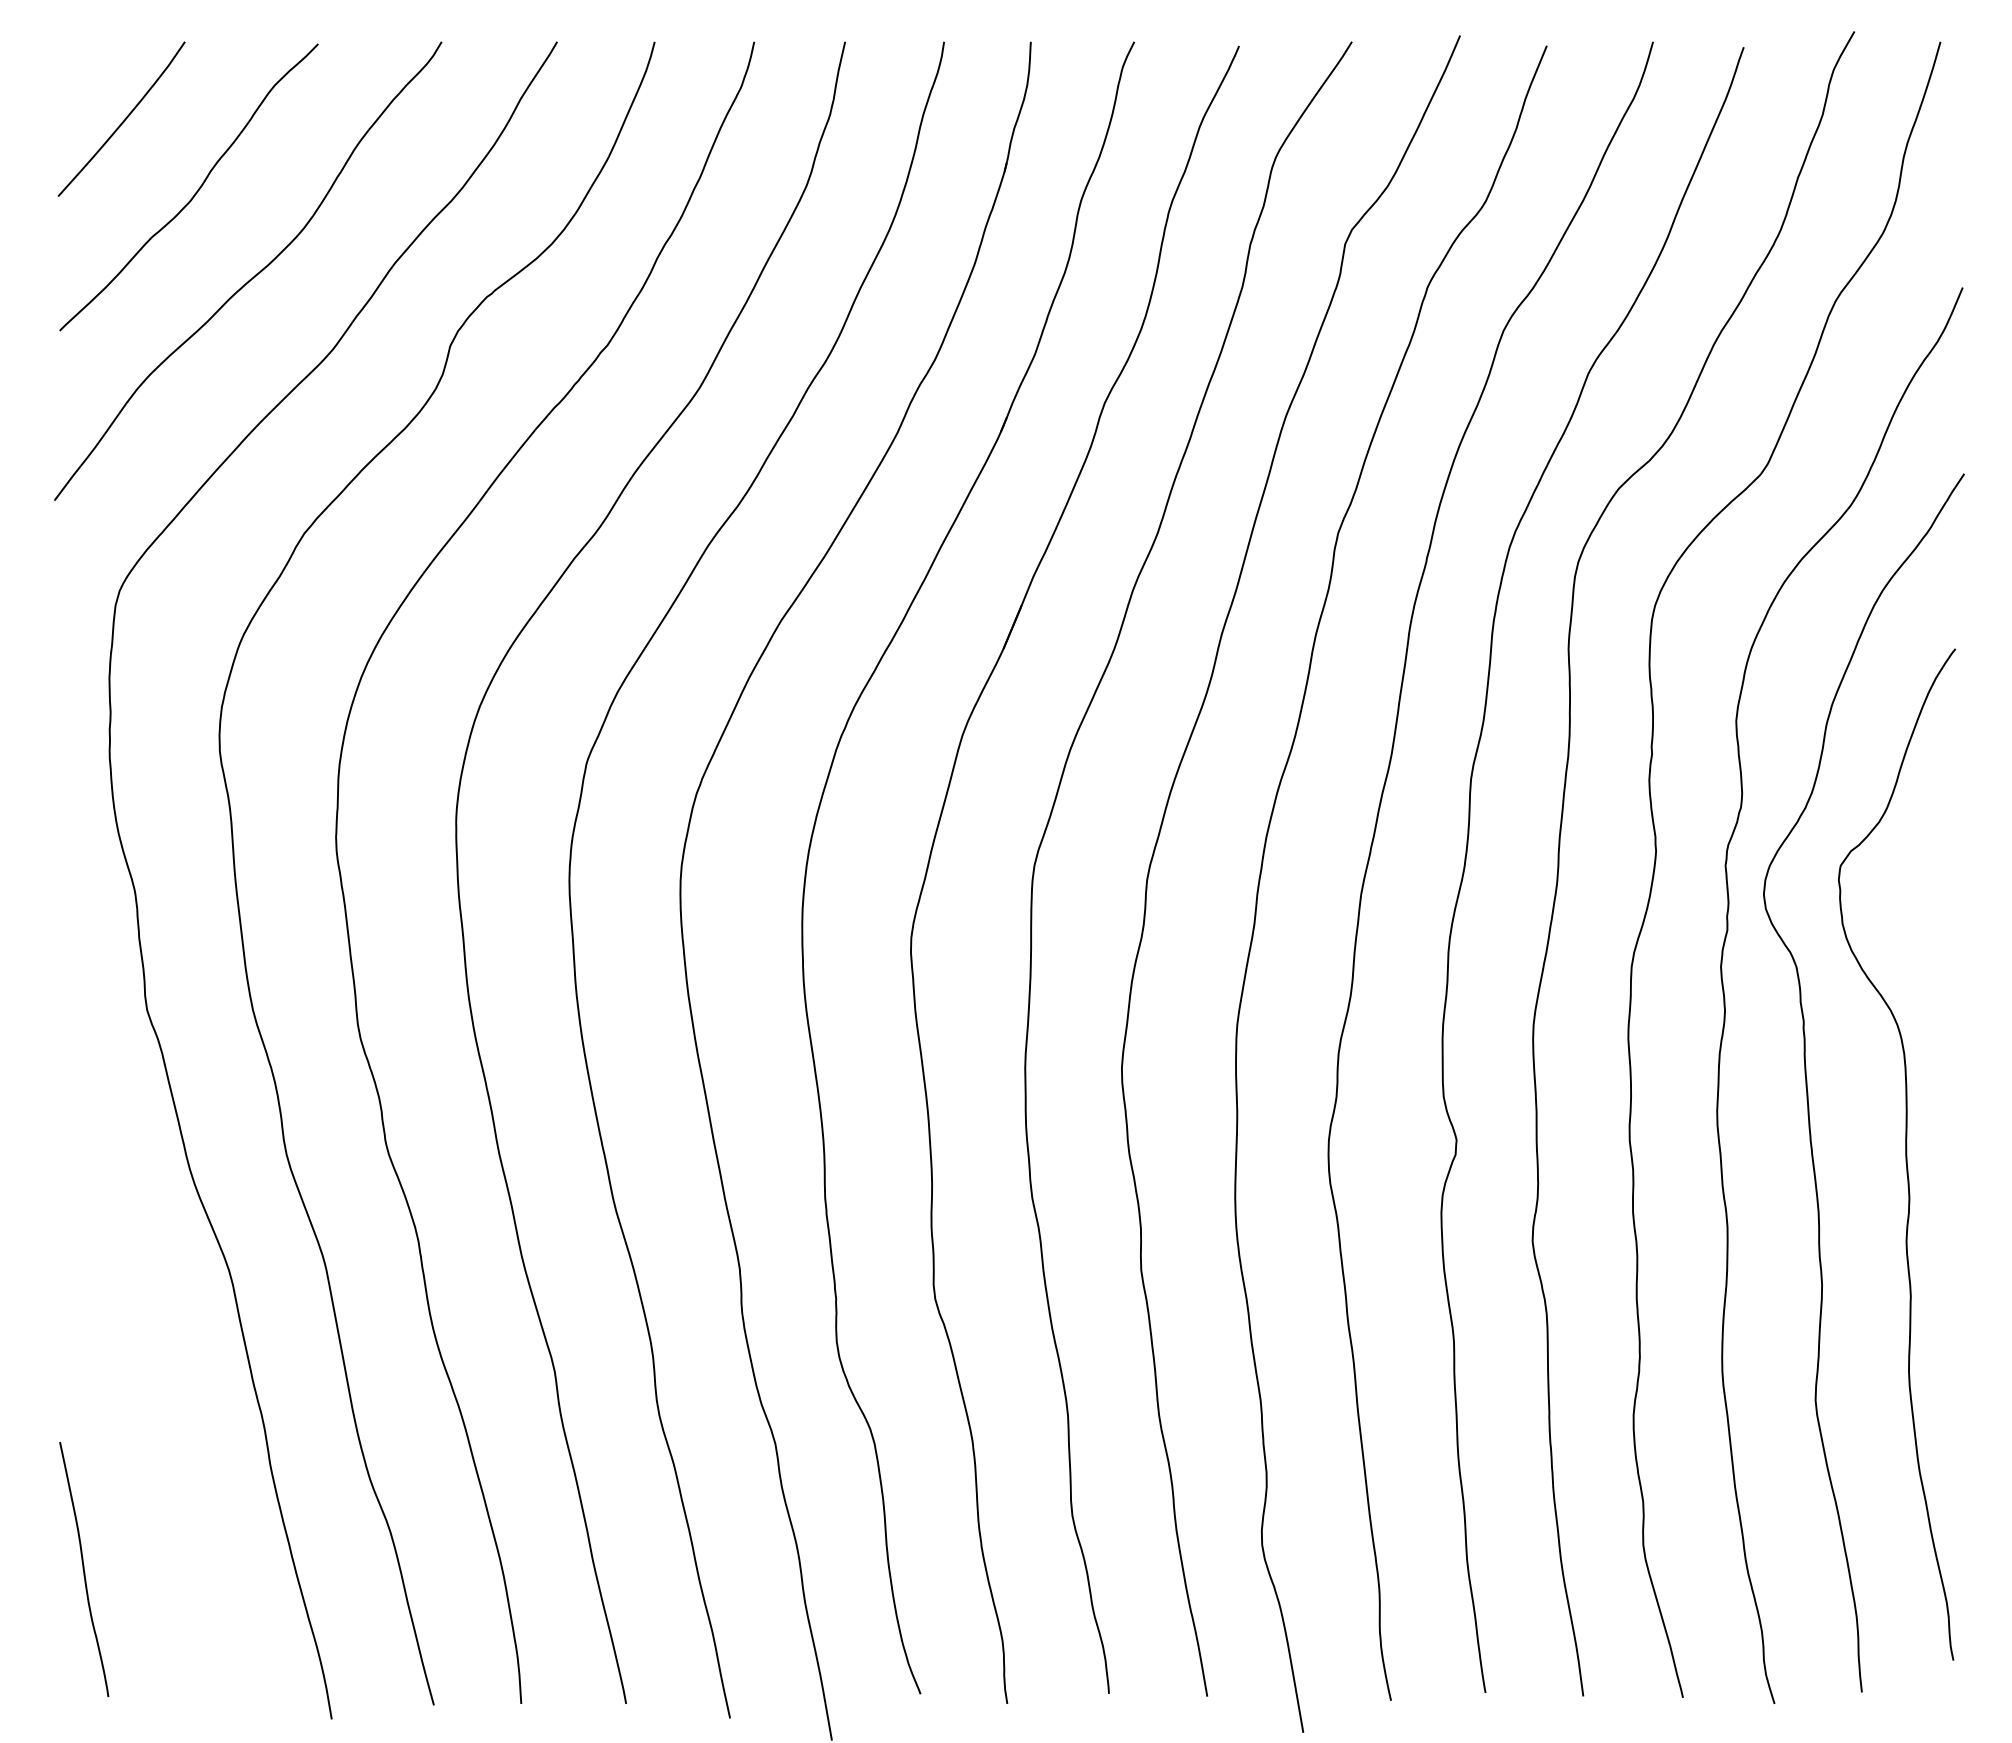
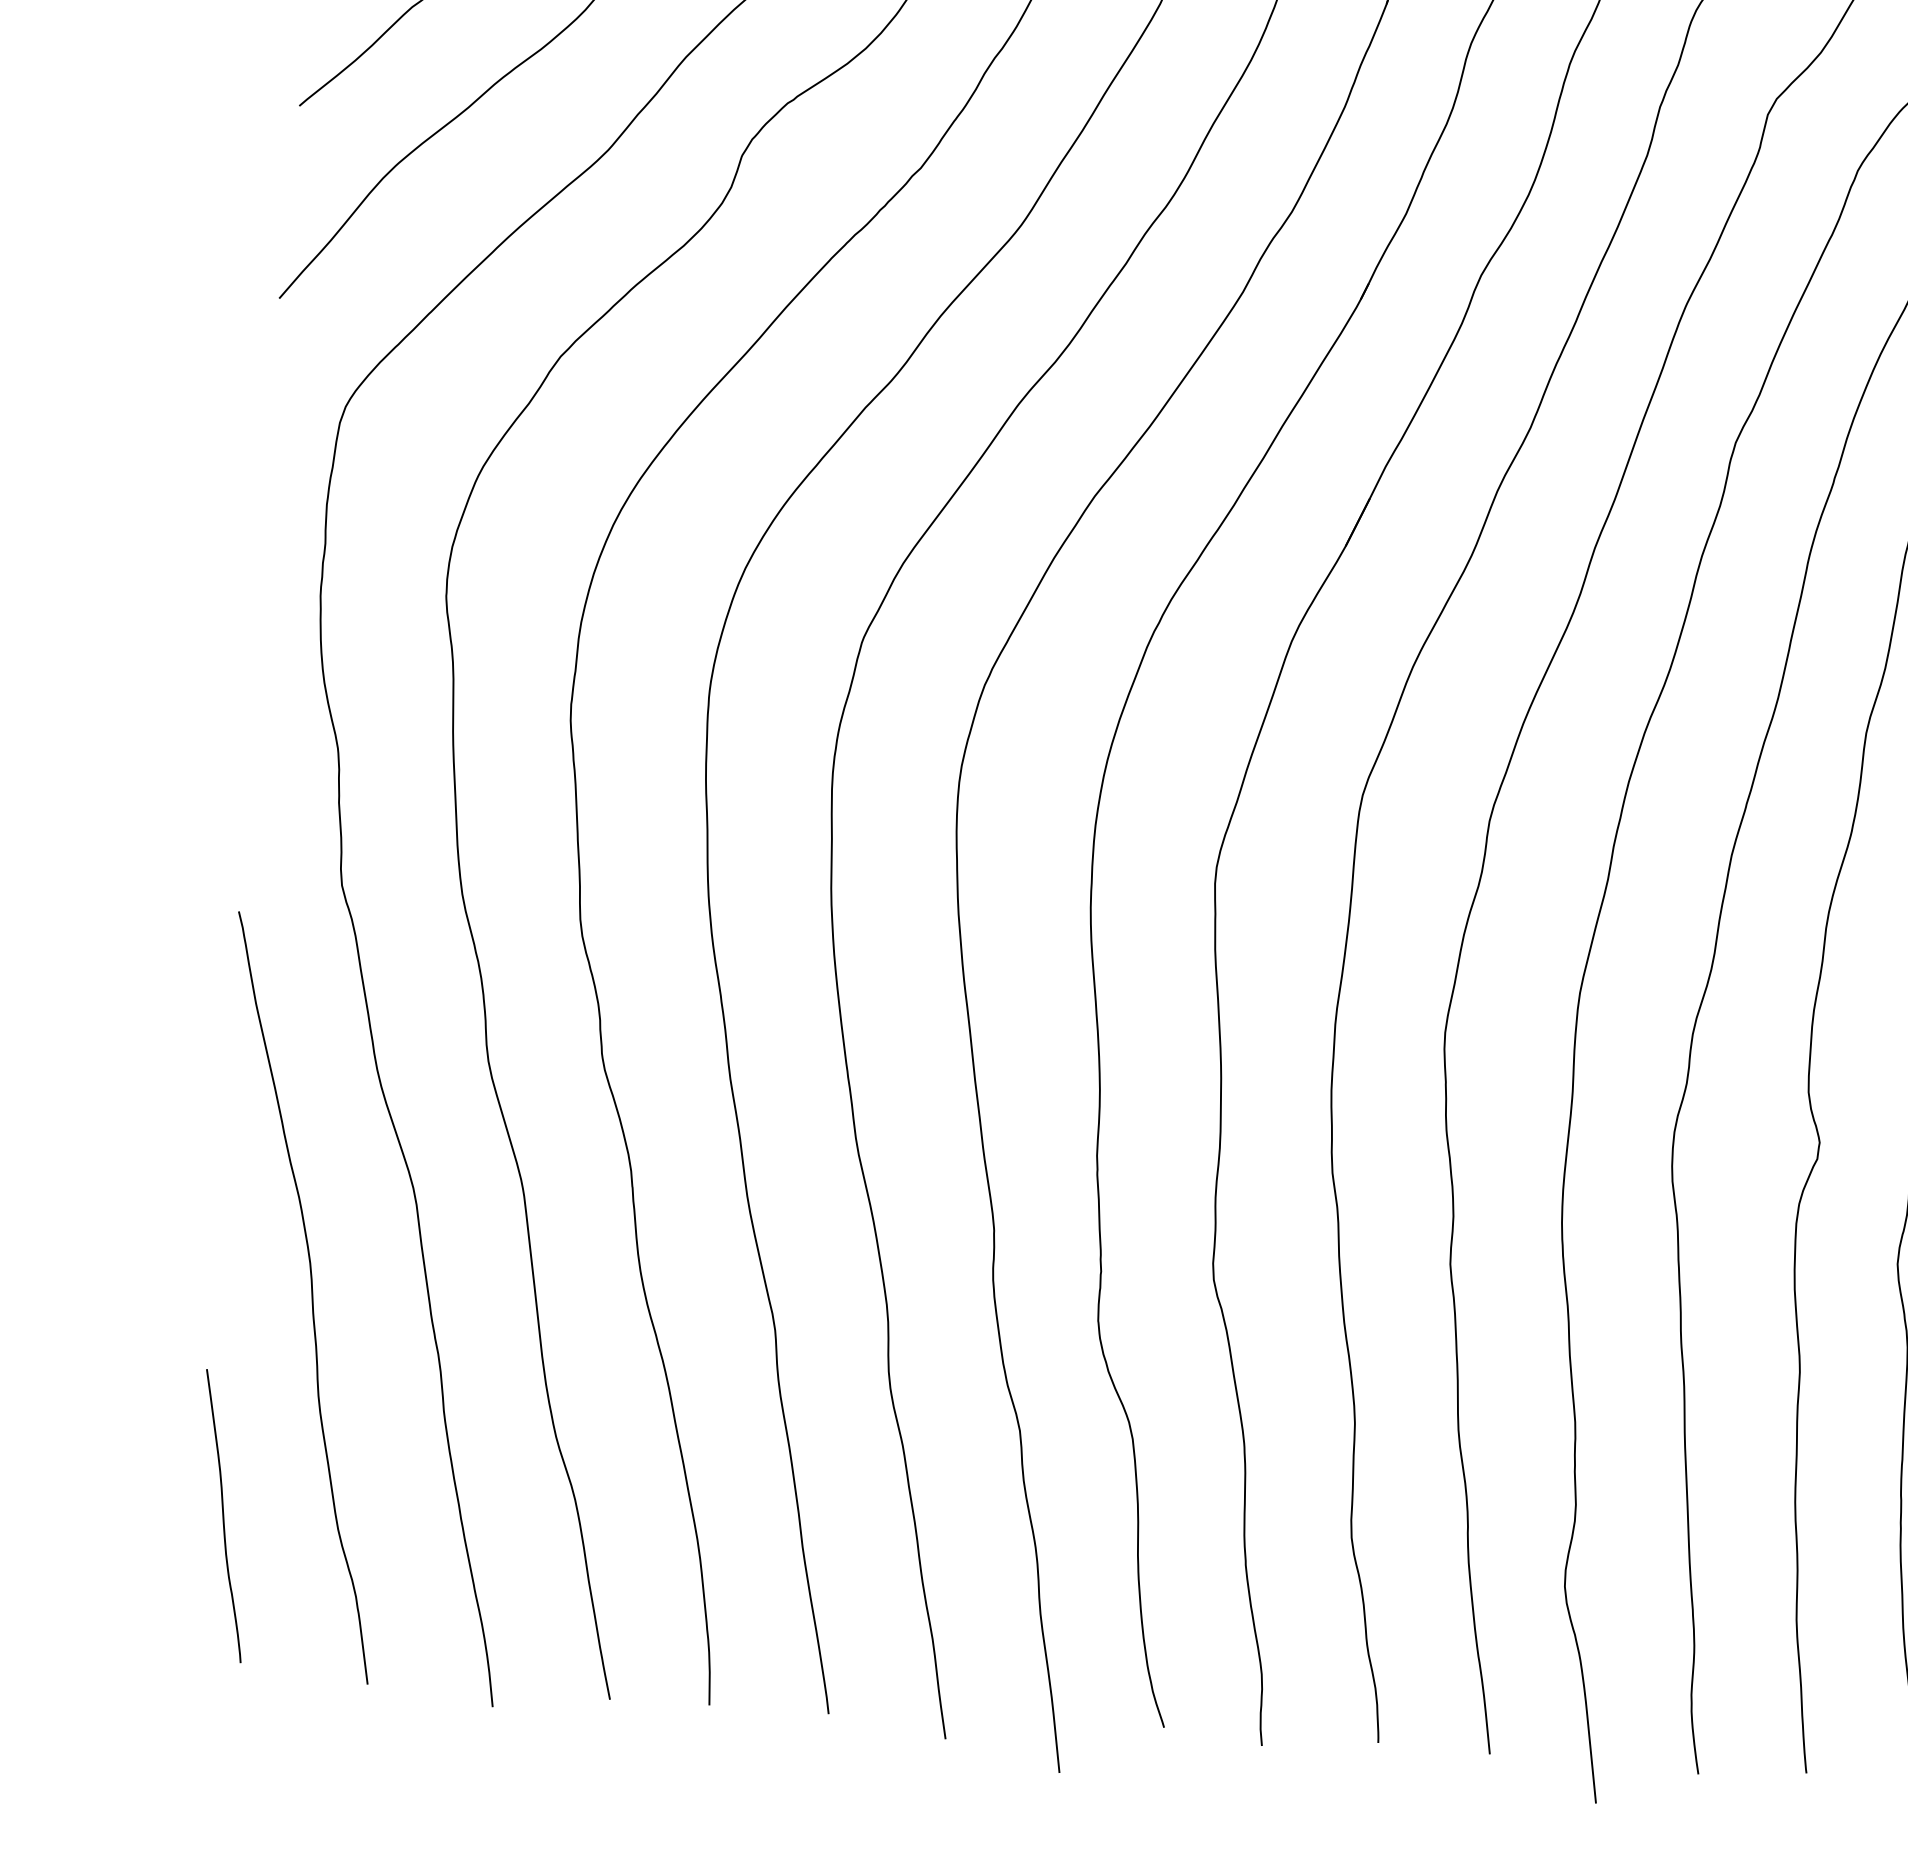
curve: (146, 1372) -> (311, 1297), added

